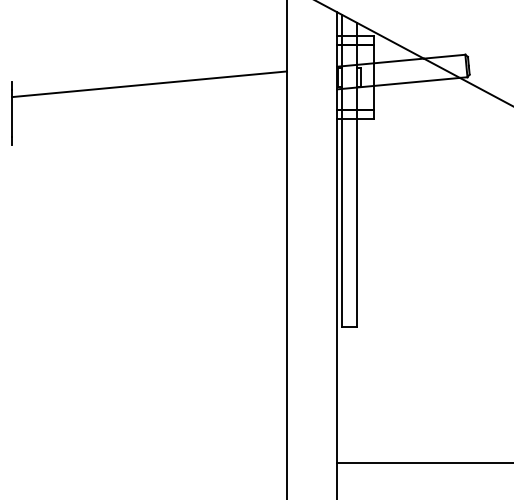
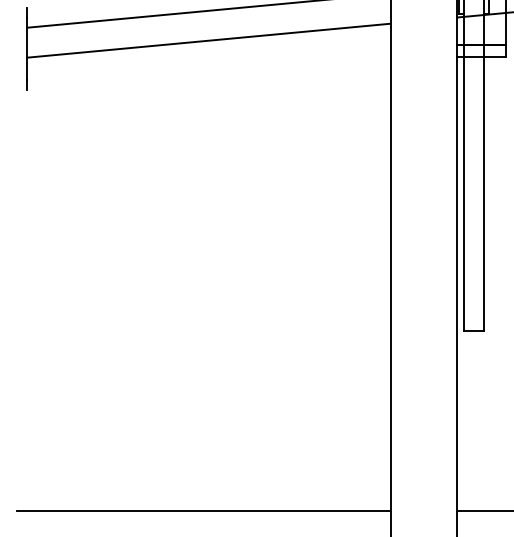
line: (149, 106) -> (209, 40), added
line: (145, 462) -> (203, 510), added

